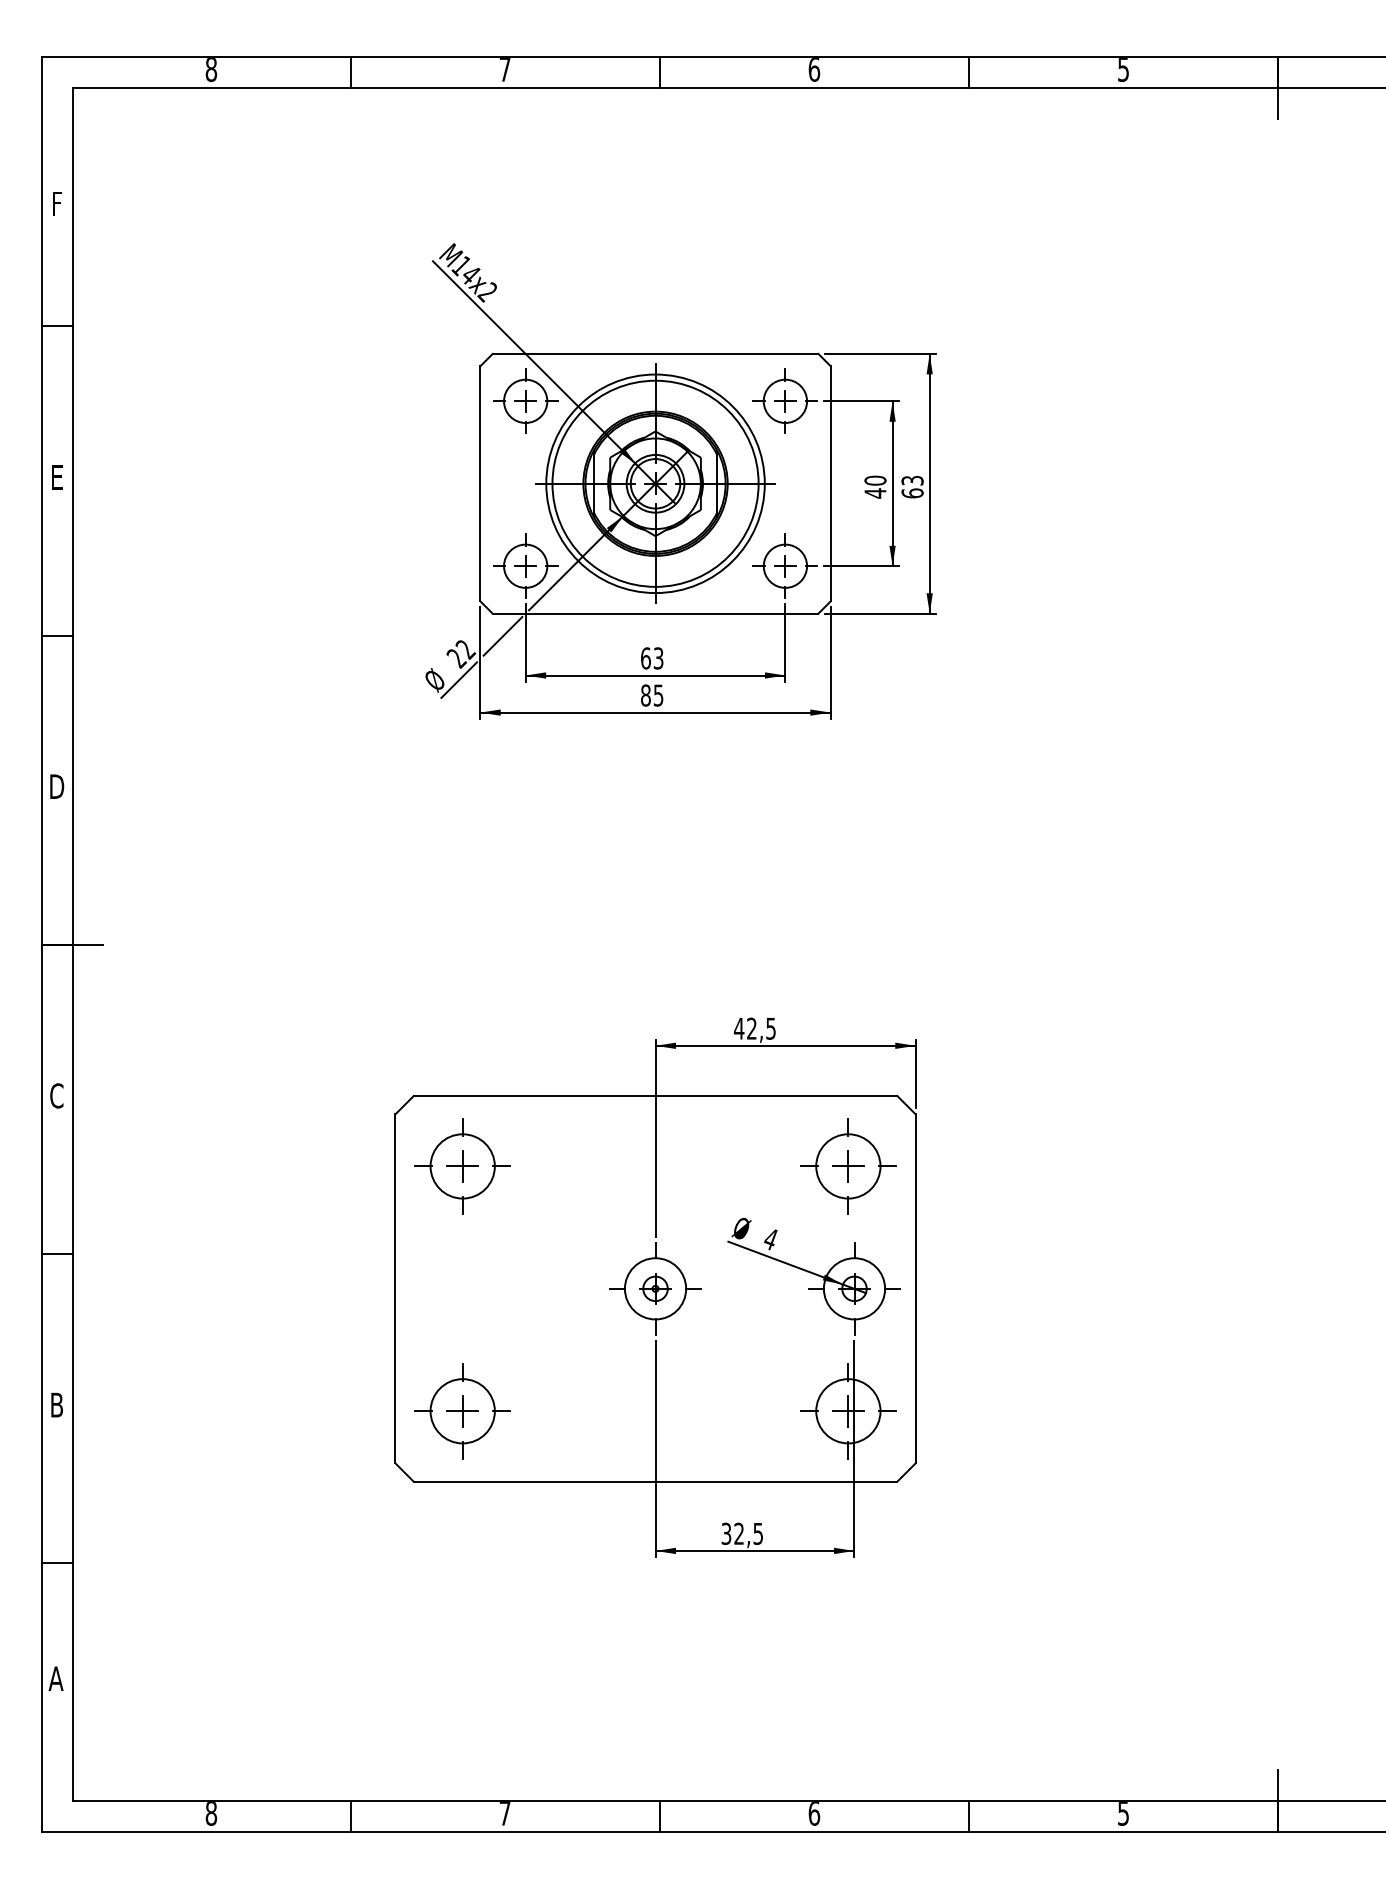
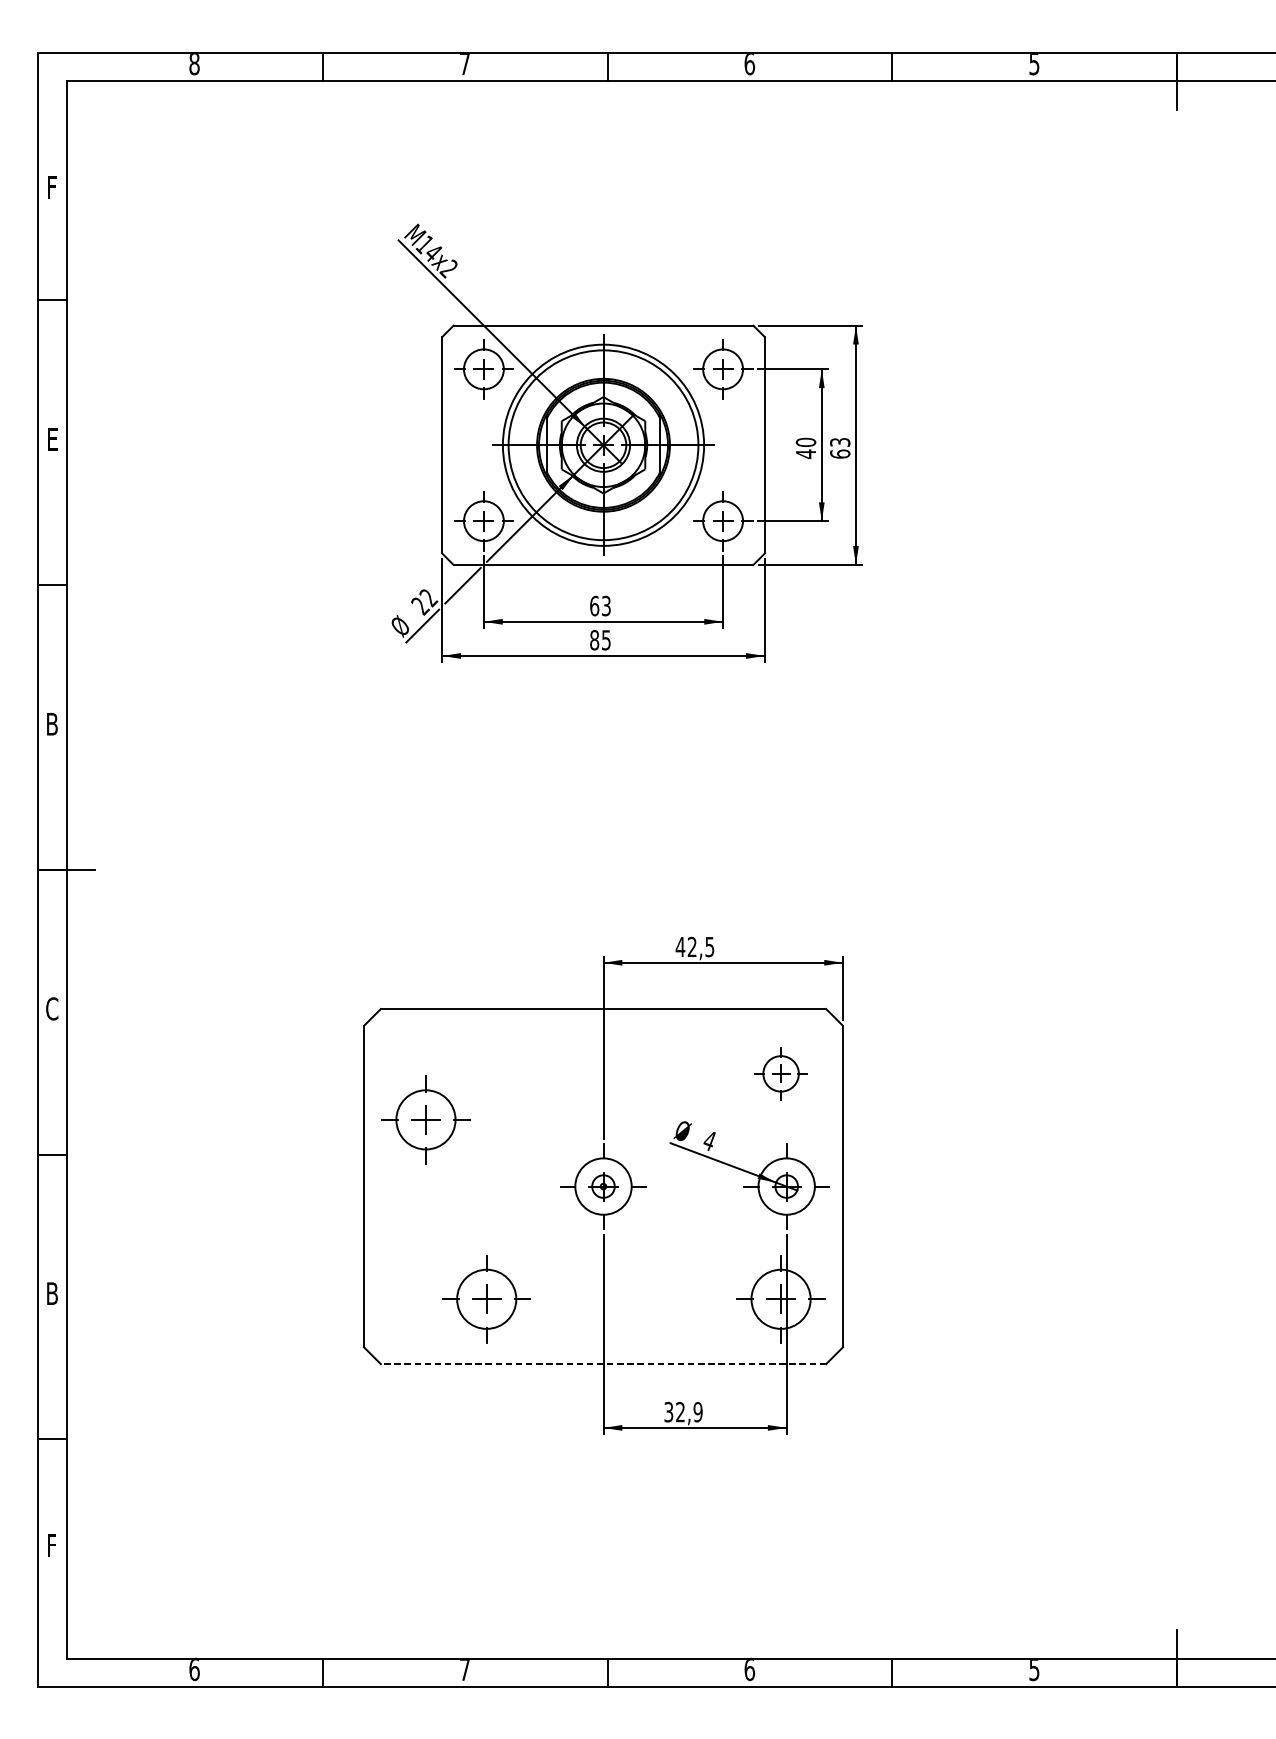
text: (57, 786) -> (52, 724), D -> B
part: (462, 1166) -> (425, 1119), moved
part: (848, 1166) -> (781, 1073), size x0.6
part: (462, 1411) -> (486, 1299), moved
line: (655, 1481) -> (603, 1363), solid -> dashed
text: (758, 1533) -> (698, 1411), 32,5 -> 32,9
text: (55, 1678) -> (50, 1545), A -> F
text: (211, 1813) -> (194, 1669), 8 -> 6

